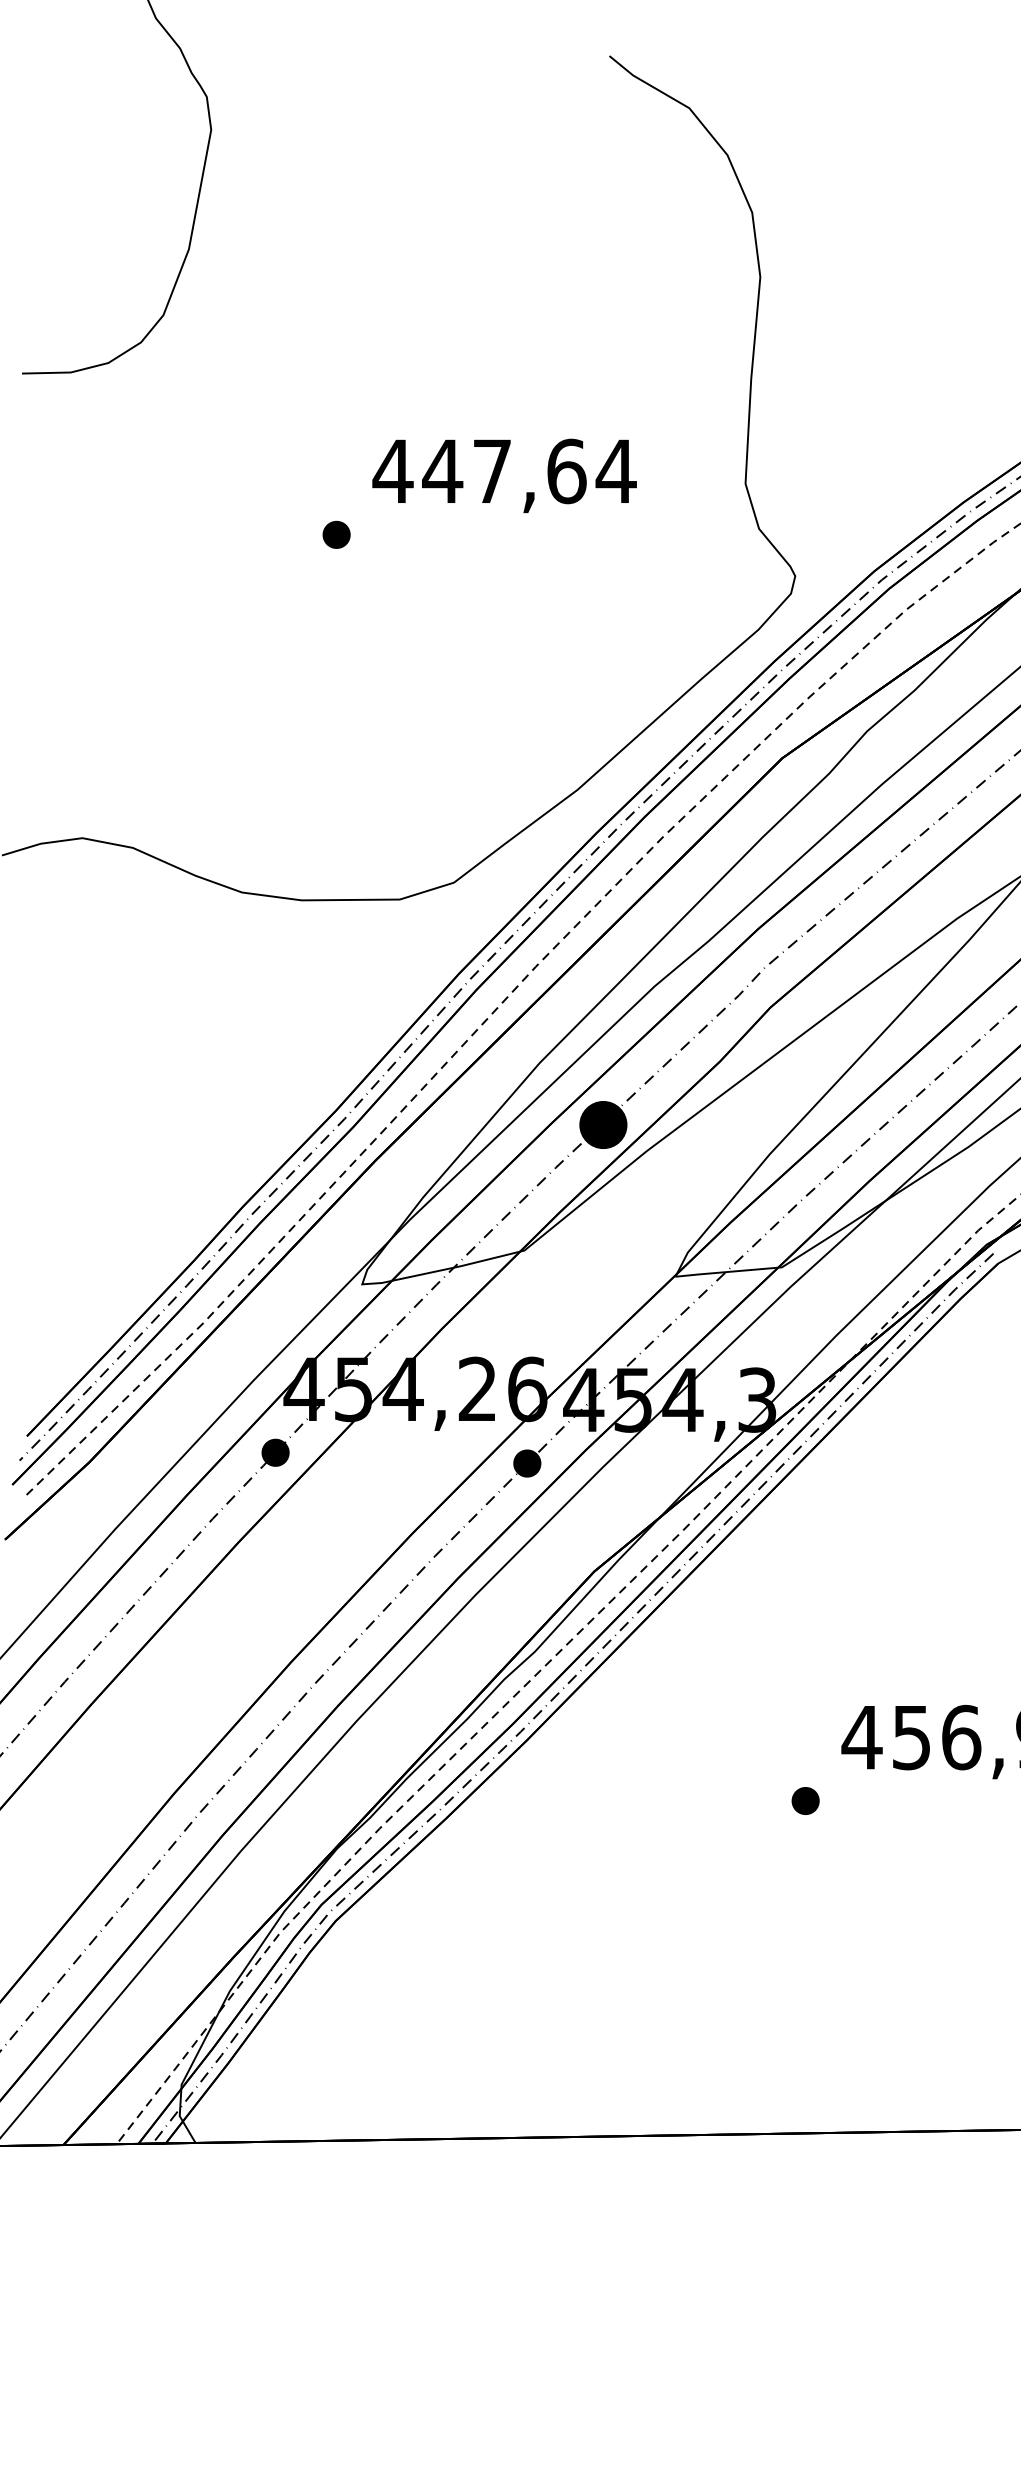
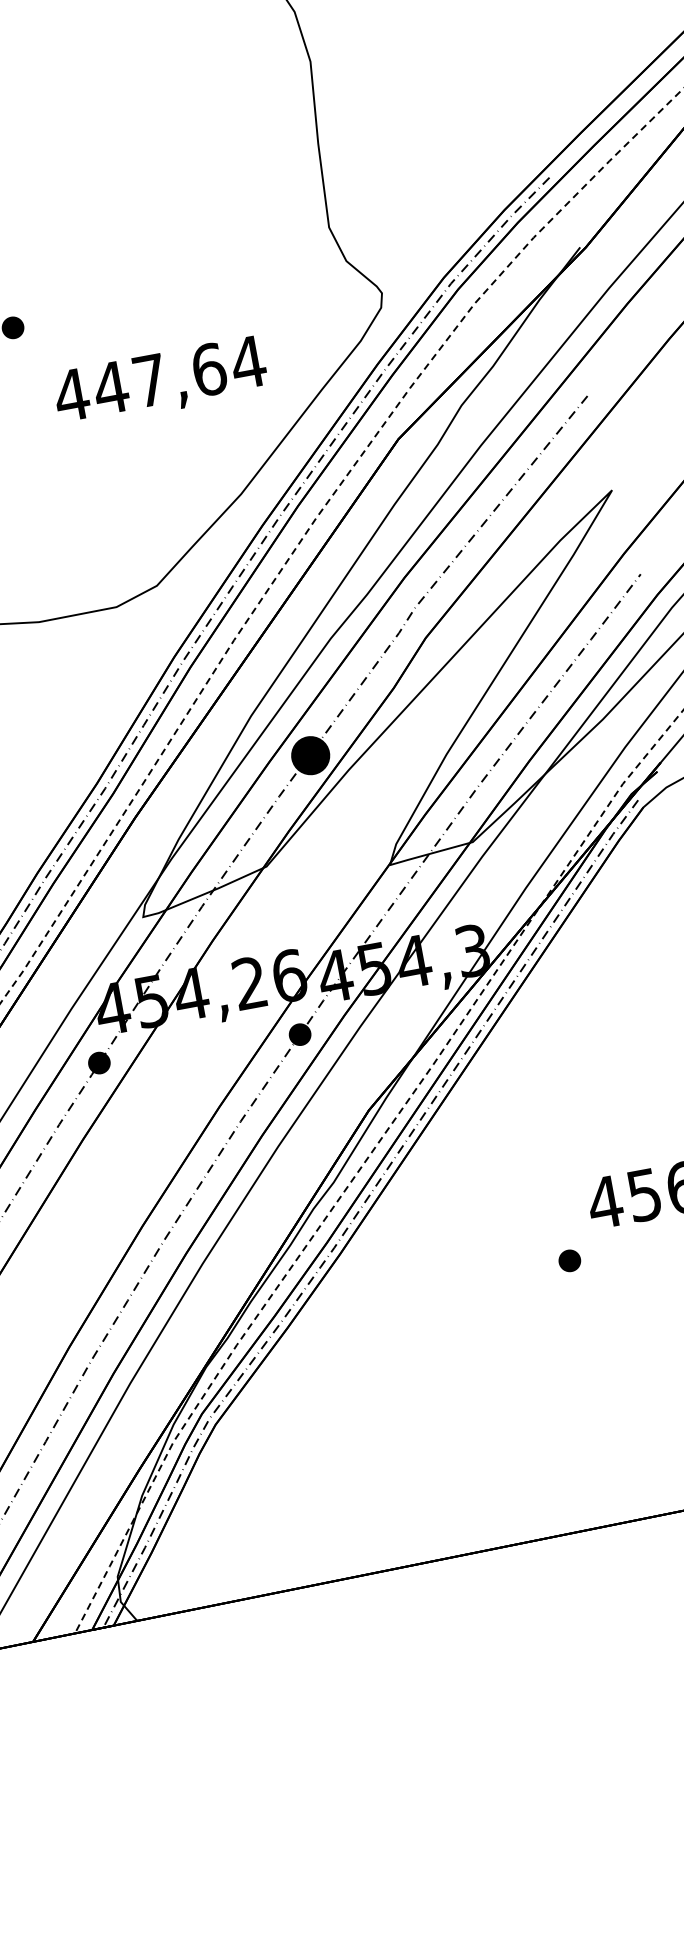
text: (504, 475) -> (160, 382), moved

